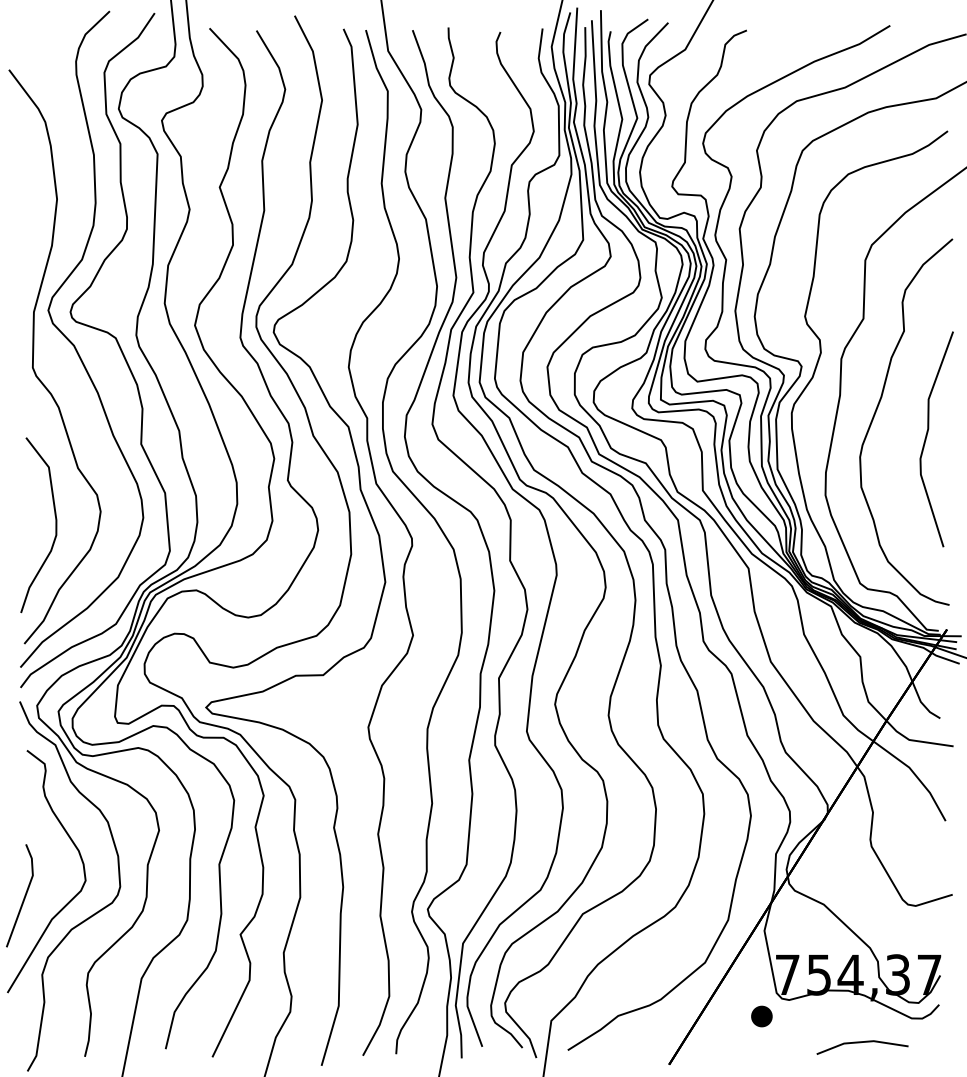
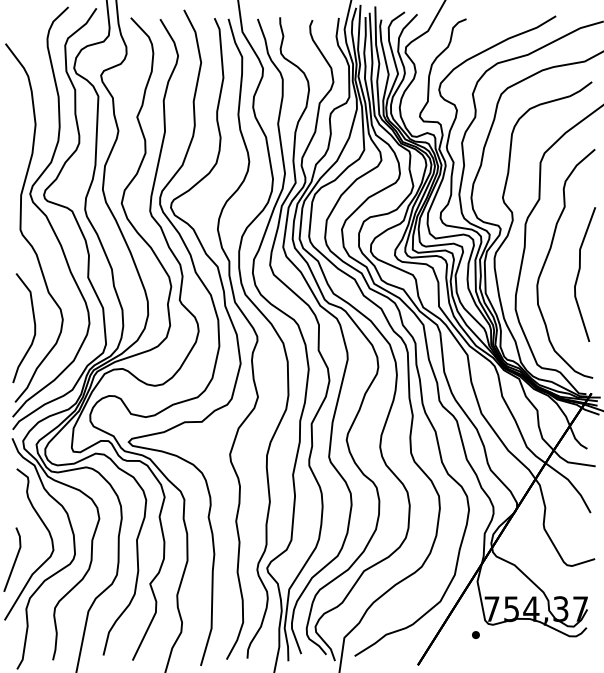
part: (761, 1015) -> (475, 634), size x0.6
line: (860, 1044) -> (537, 652), removed

